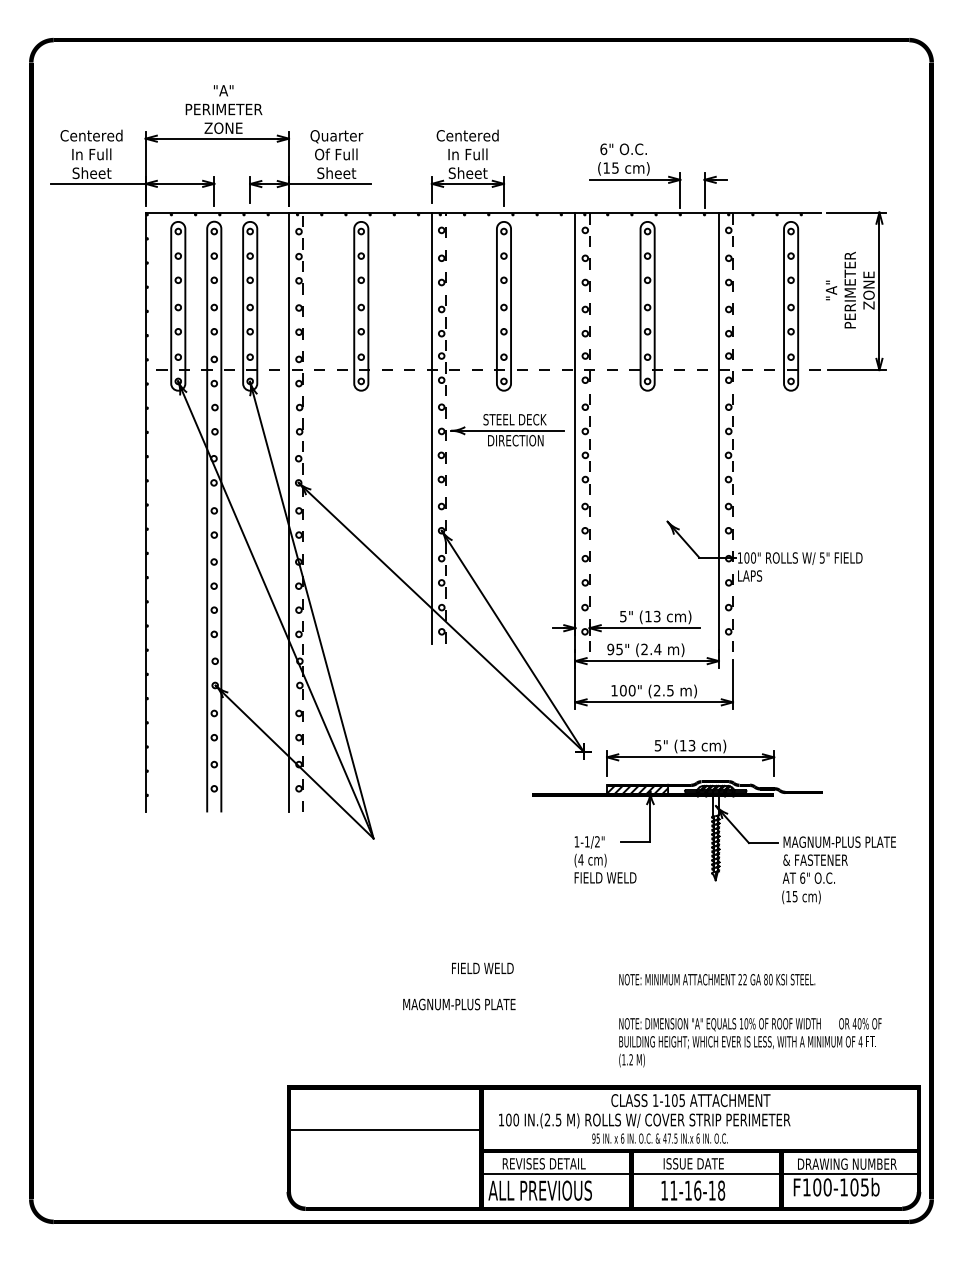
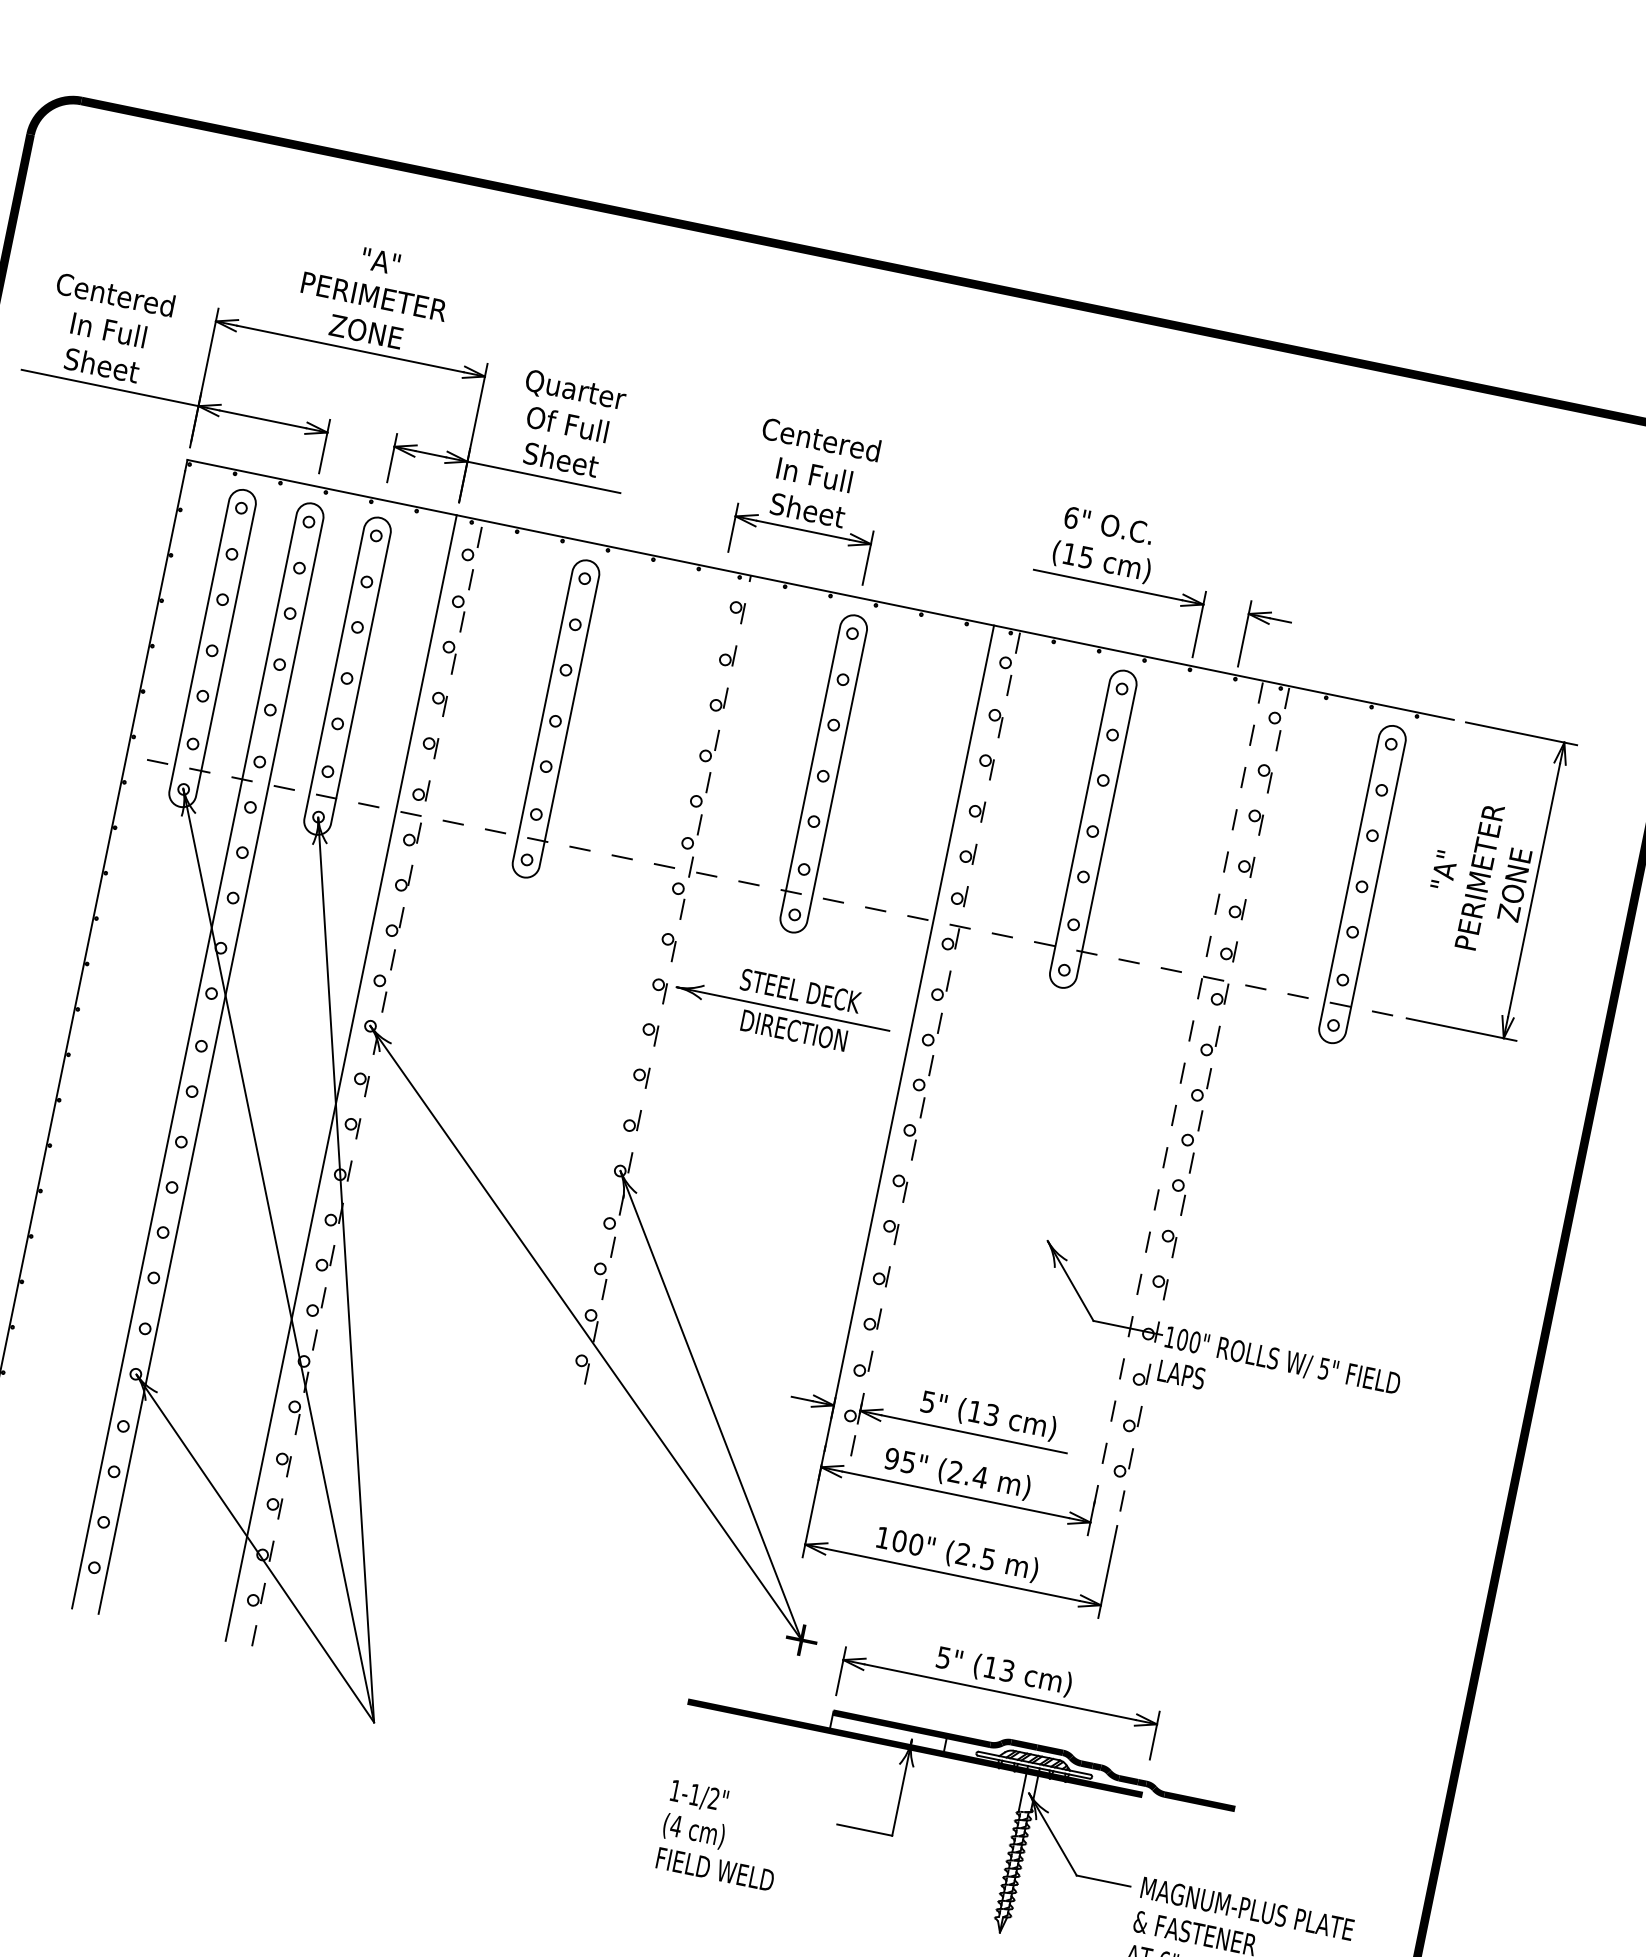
line: (431, 427) -> (641, 973), removed
line: (718, 432) -> (1177, 1093), solid -> dashed
hatch: (637, 789) -> (888, 1732), removed
text: (605, 859) -> (722, 1834), moved

